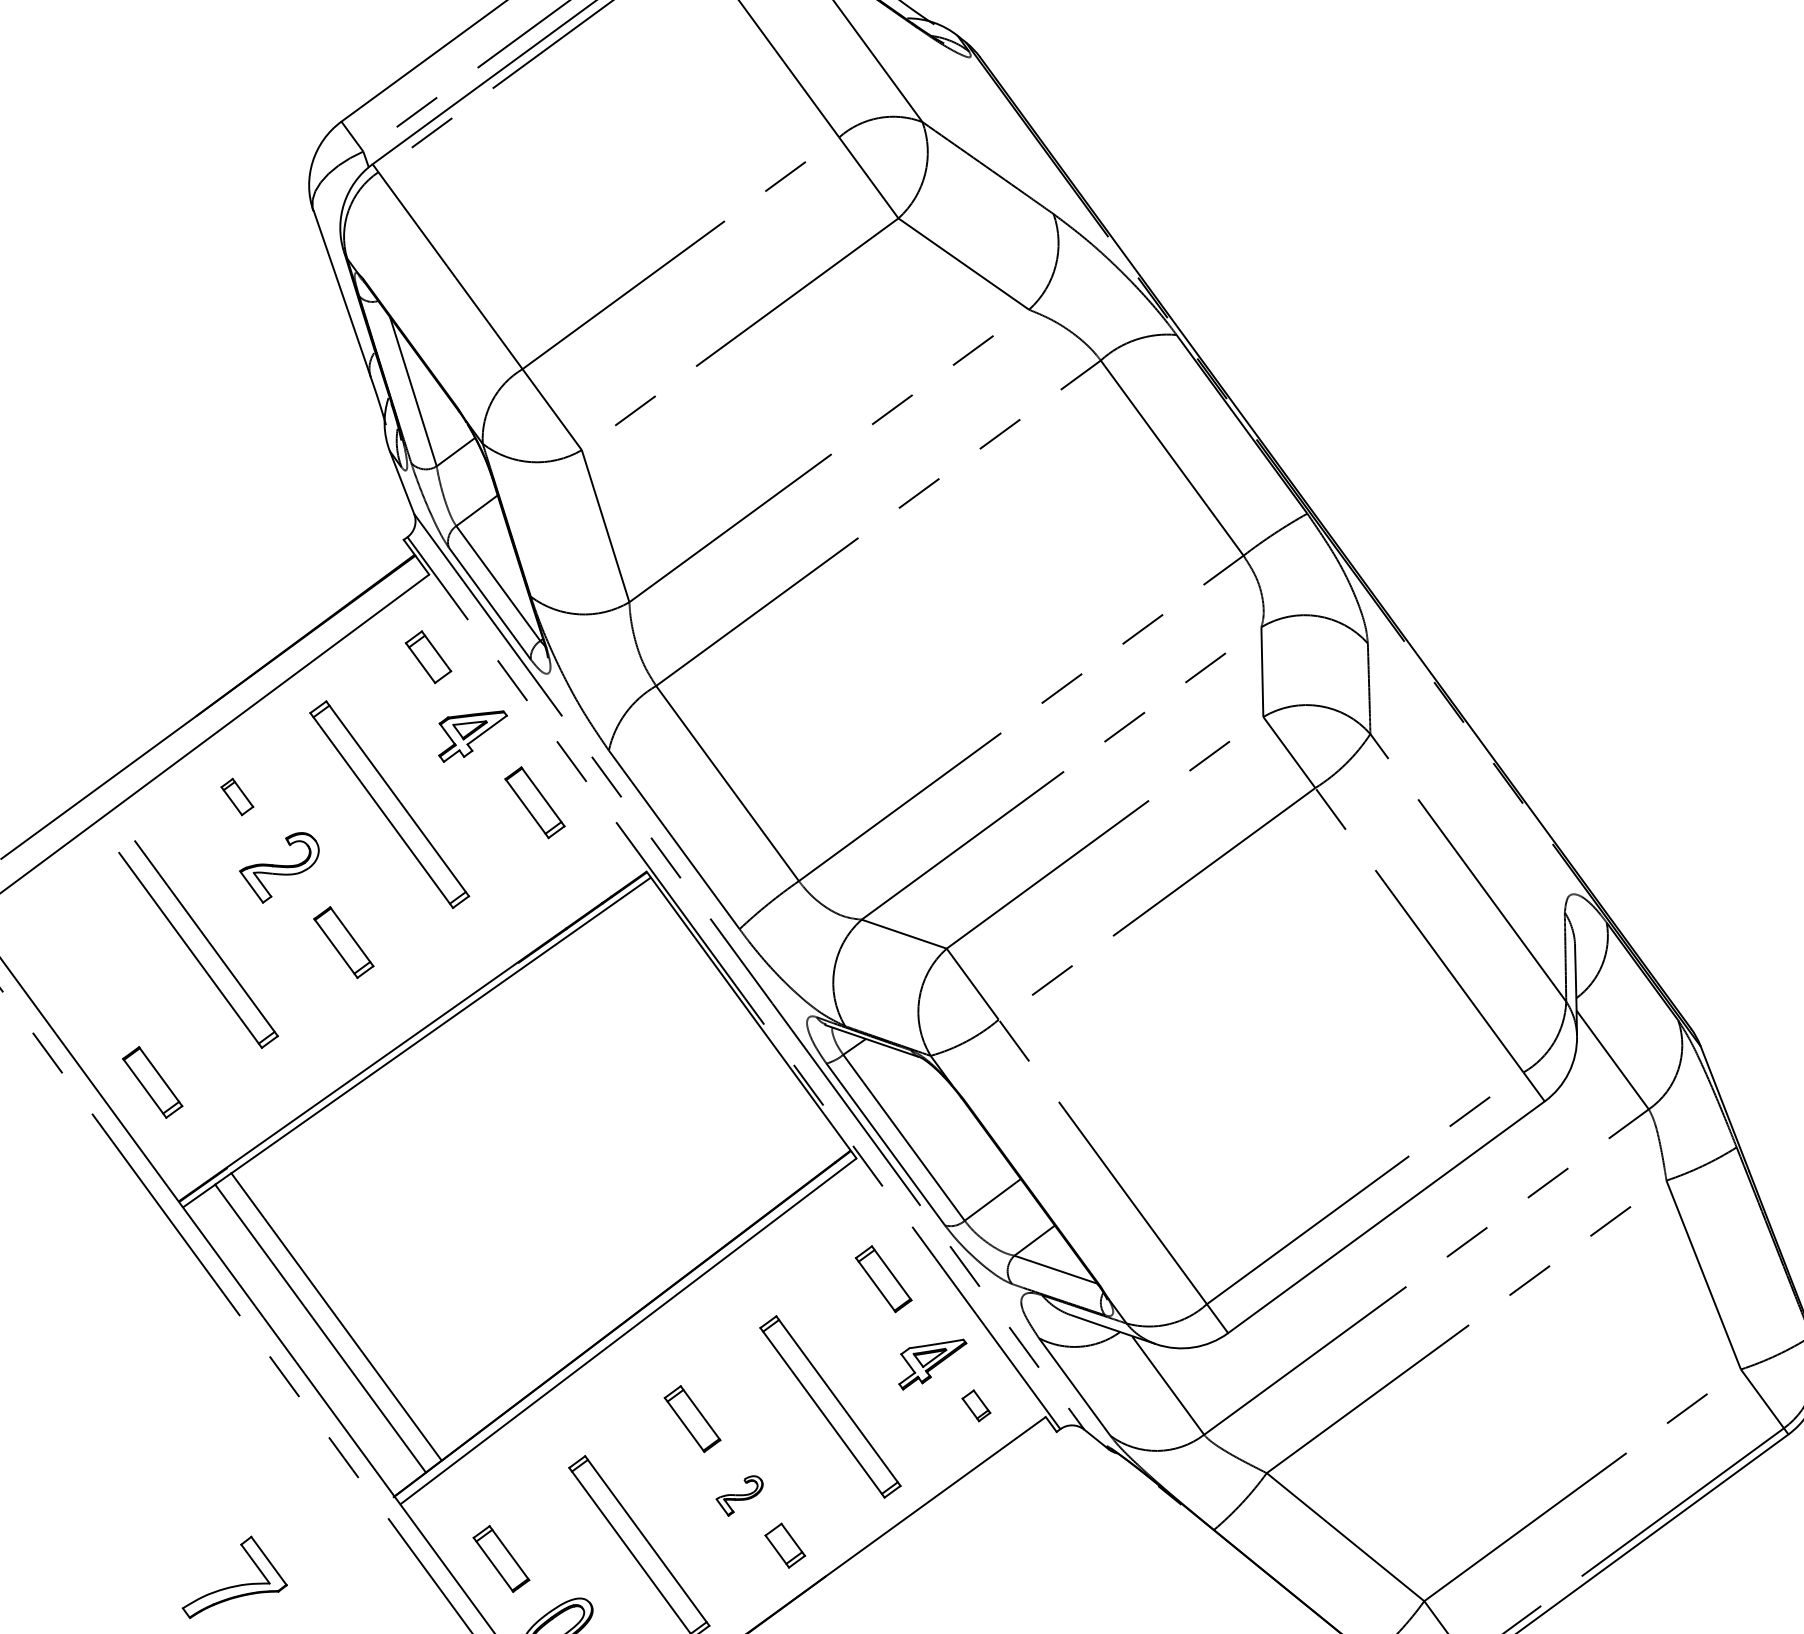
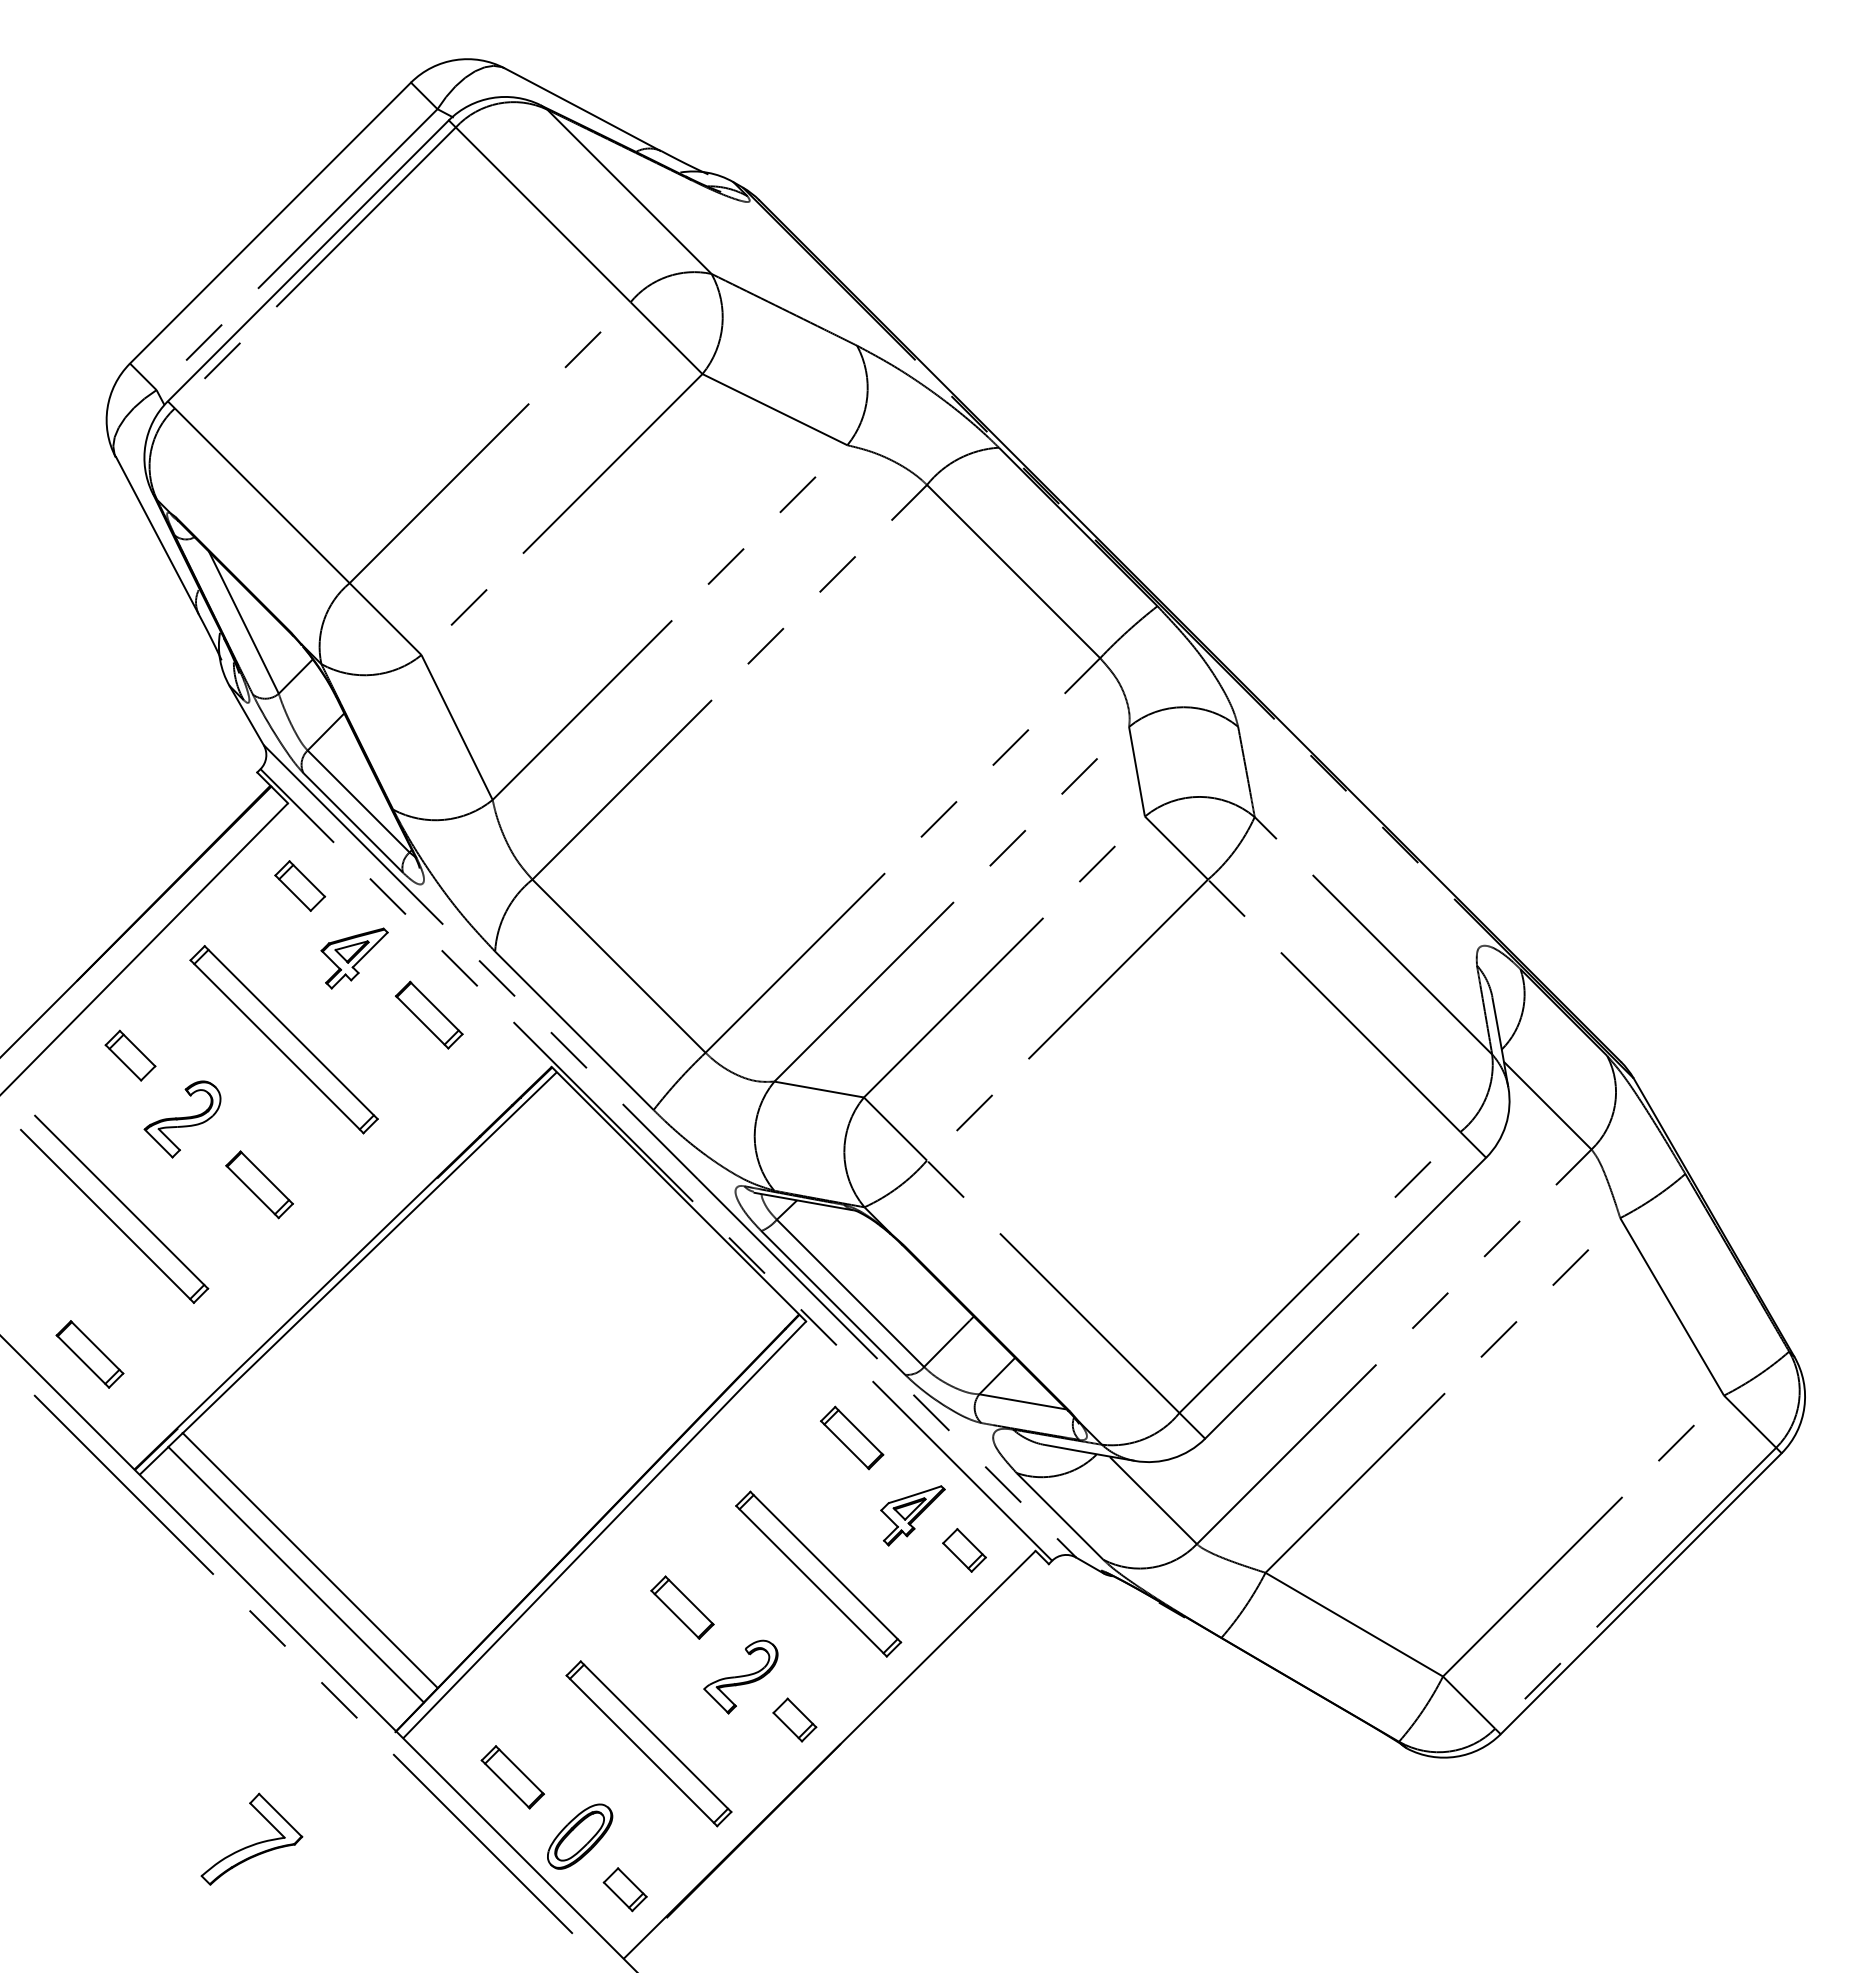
part: (237, 796) -> (130, 1055), size x1.43
part: (976, 1405) -> (964, 1550), size x1.43
part: (738, 1495) -> (740, 1676), size x1.67

